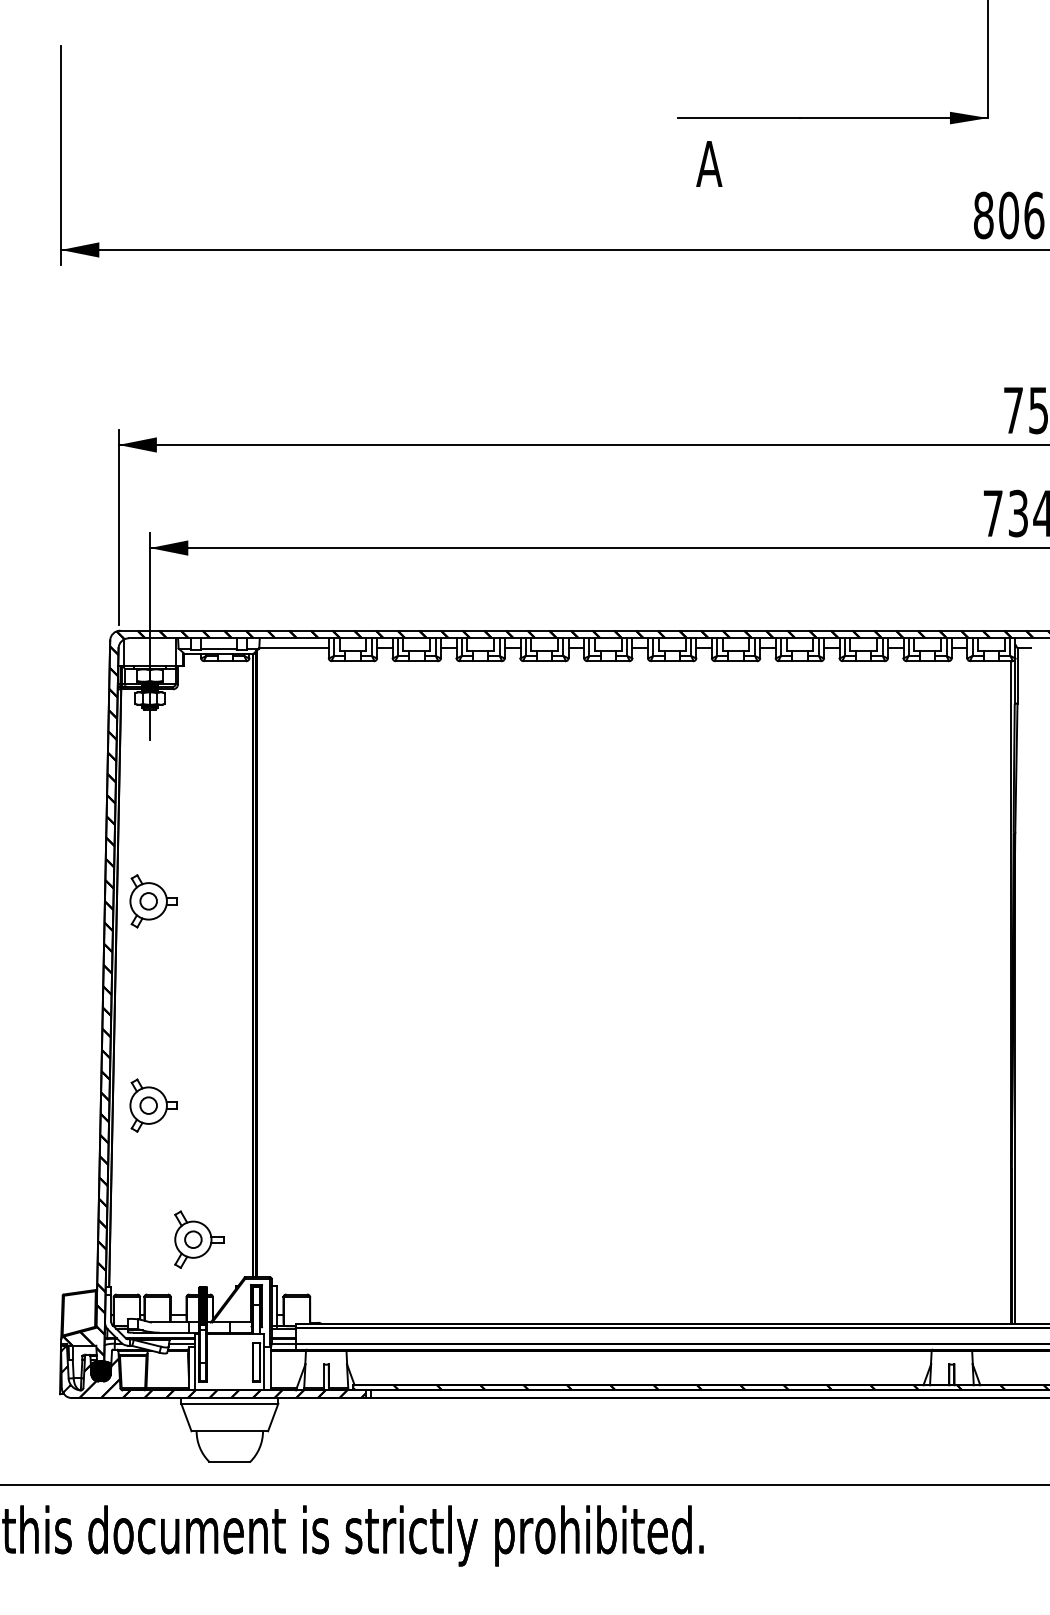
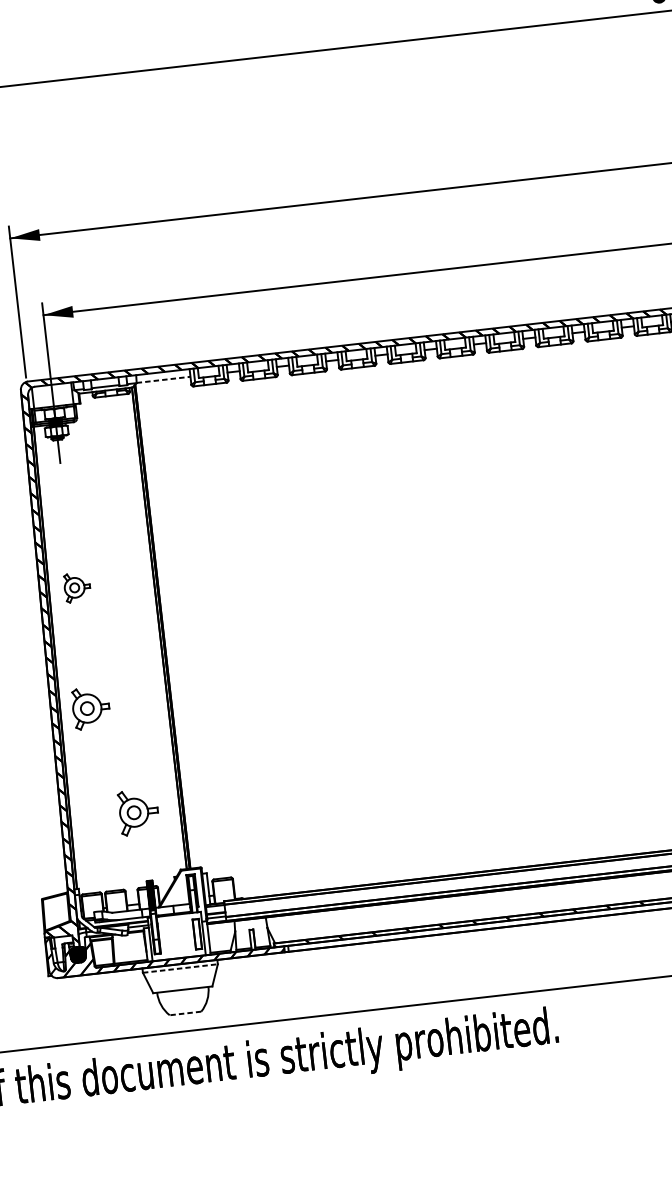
line: (294, 648) -> (163, 379), solid -> dashed
part: (153, 901) -> (77, 587), size x0.7
part: (153, 1105) -> (91, 708), moved
part: (199, 1239) -> (138, 812), moved
line: (229, 1403) -> (180, 968), solid -> dashed
line: (229, 1461) -> (185, 1013), solid -> dashed

